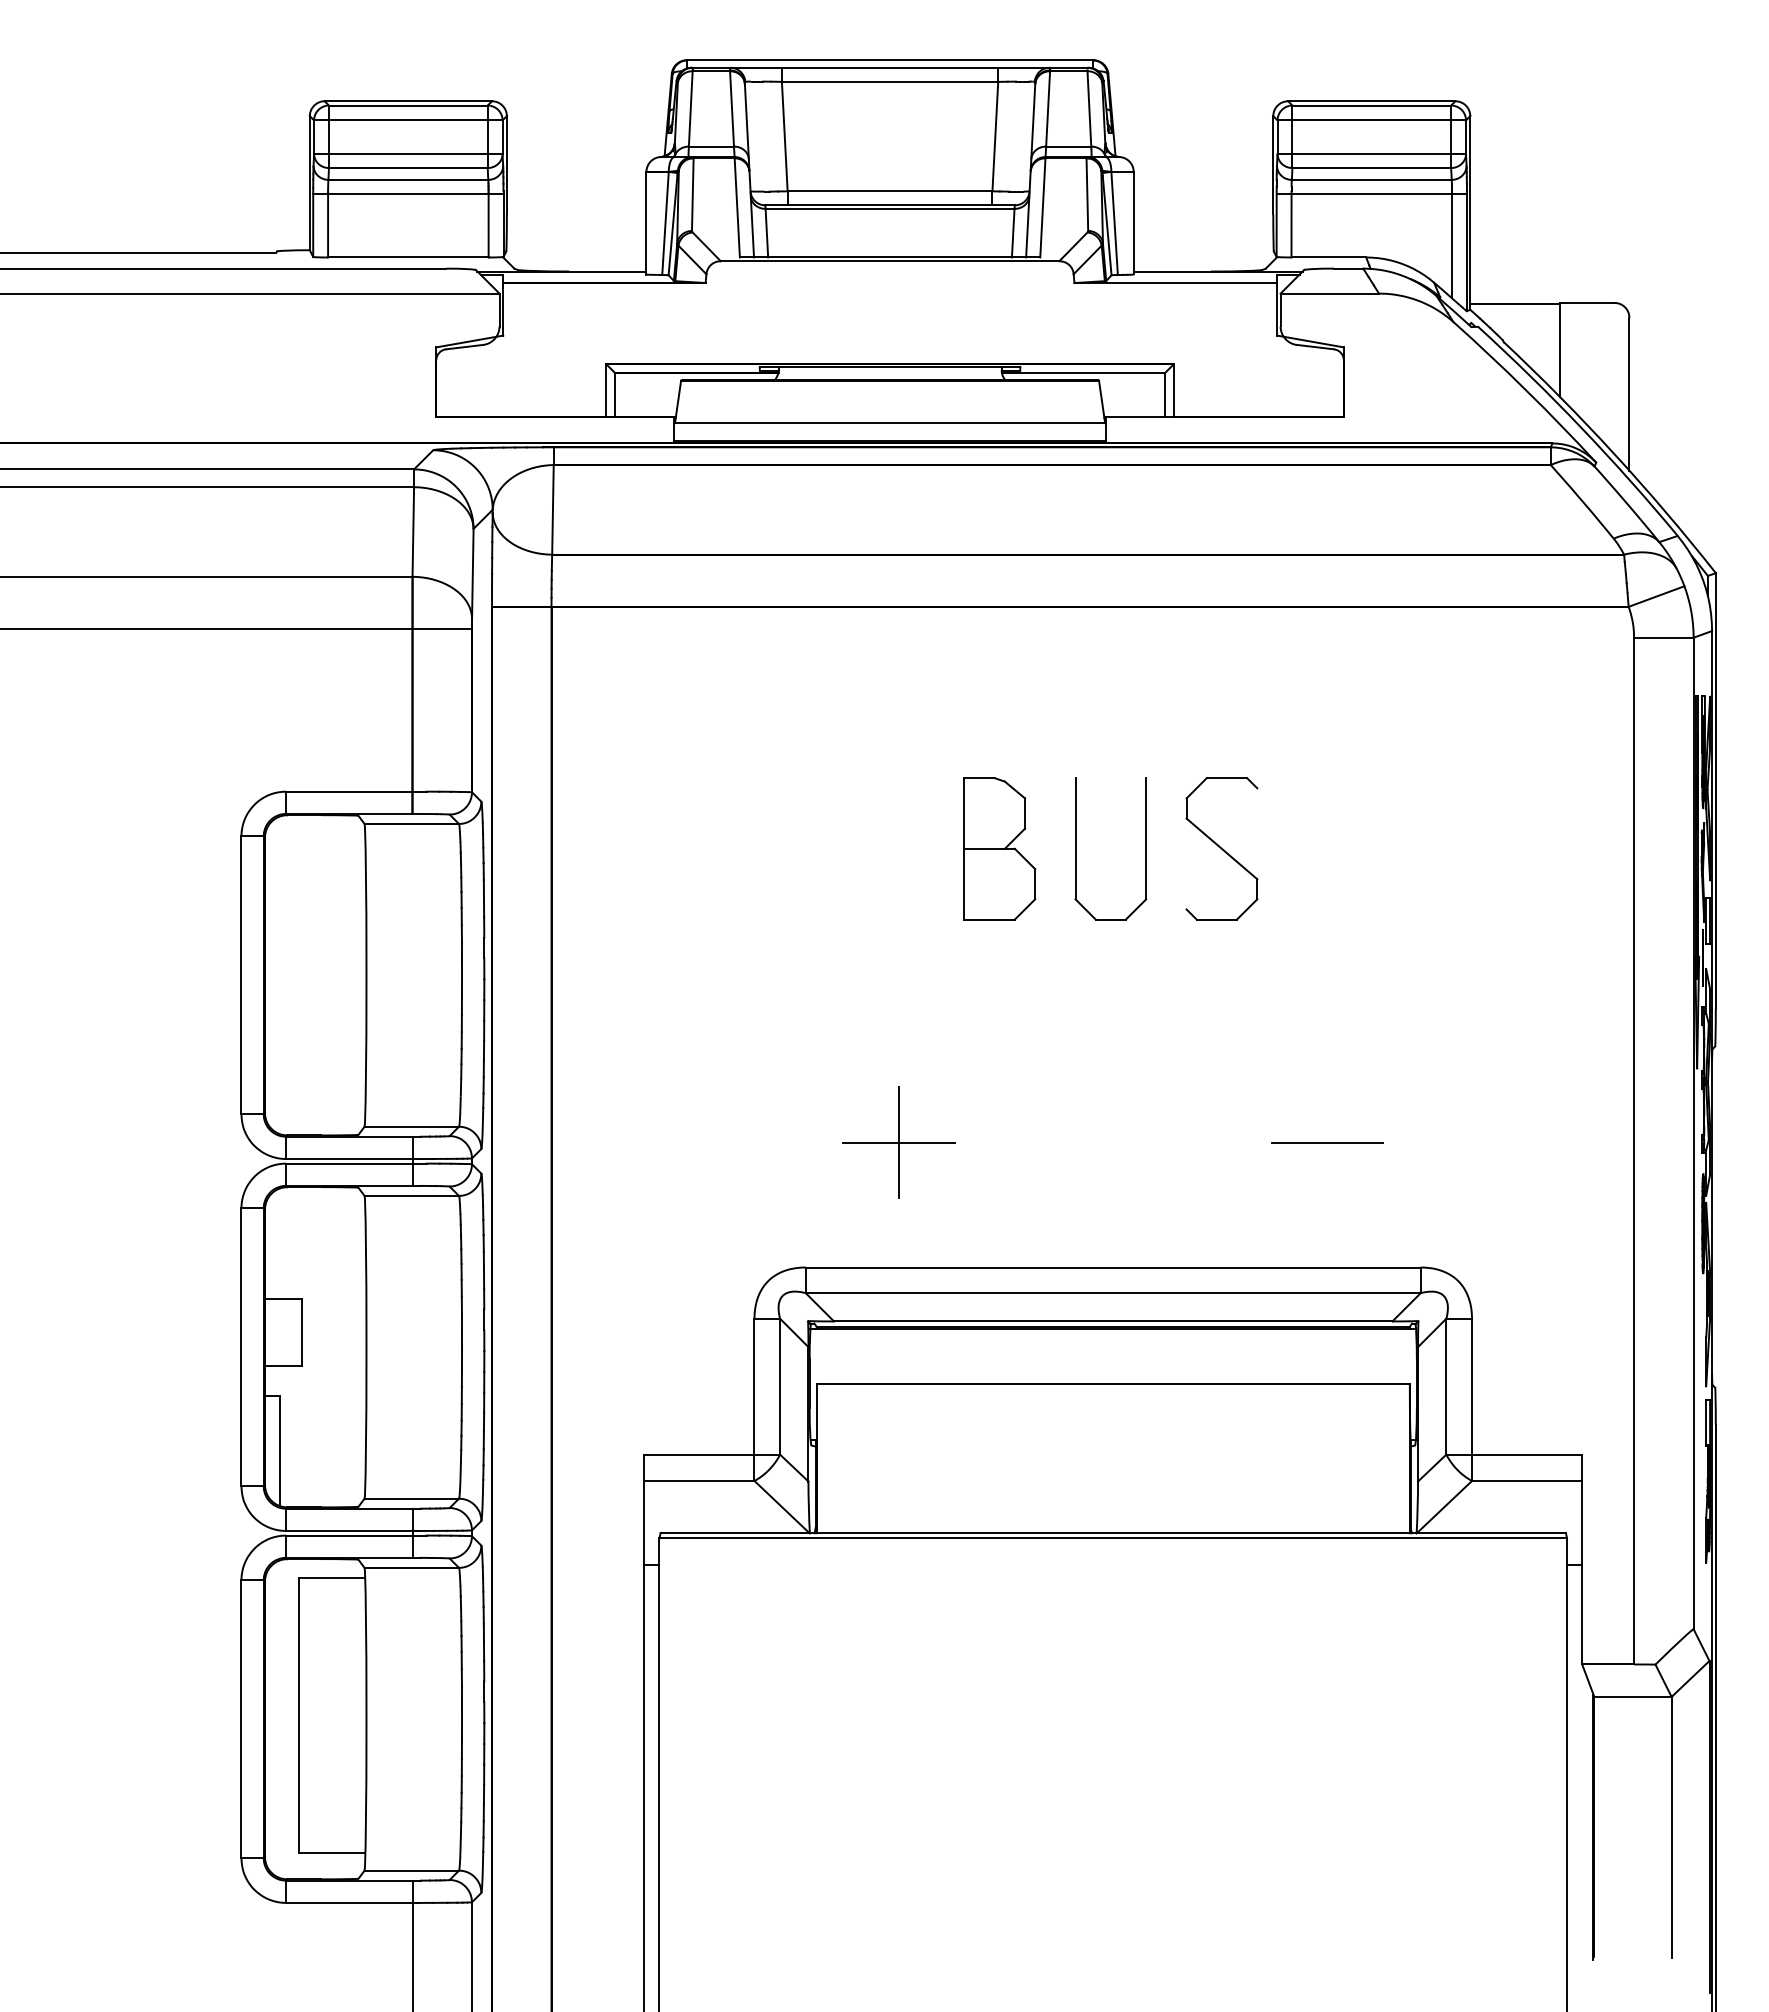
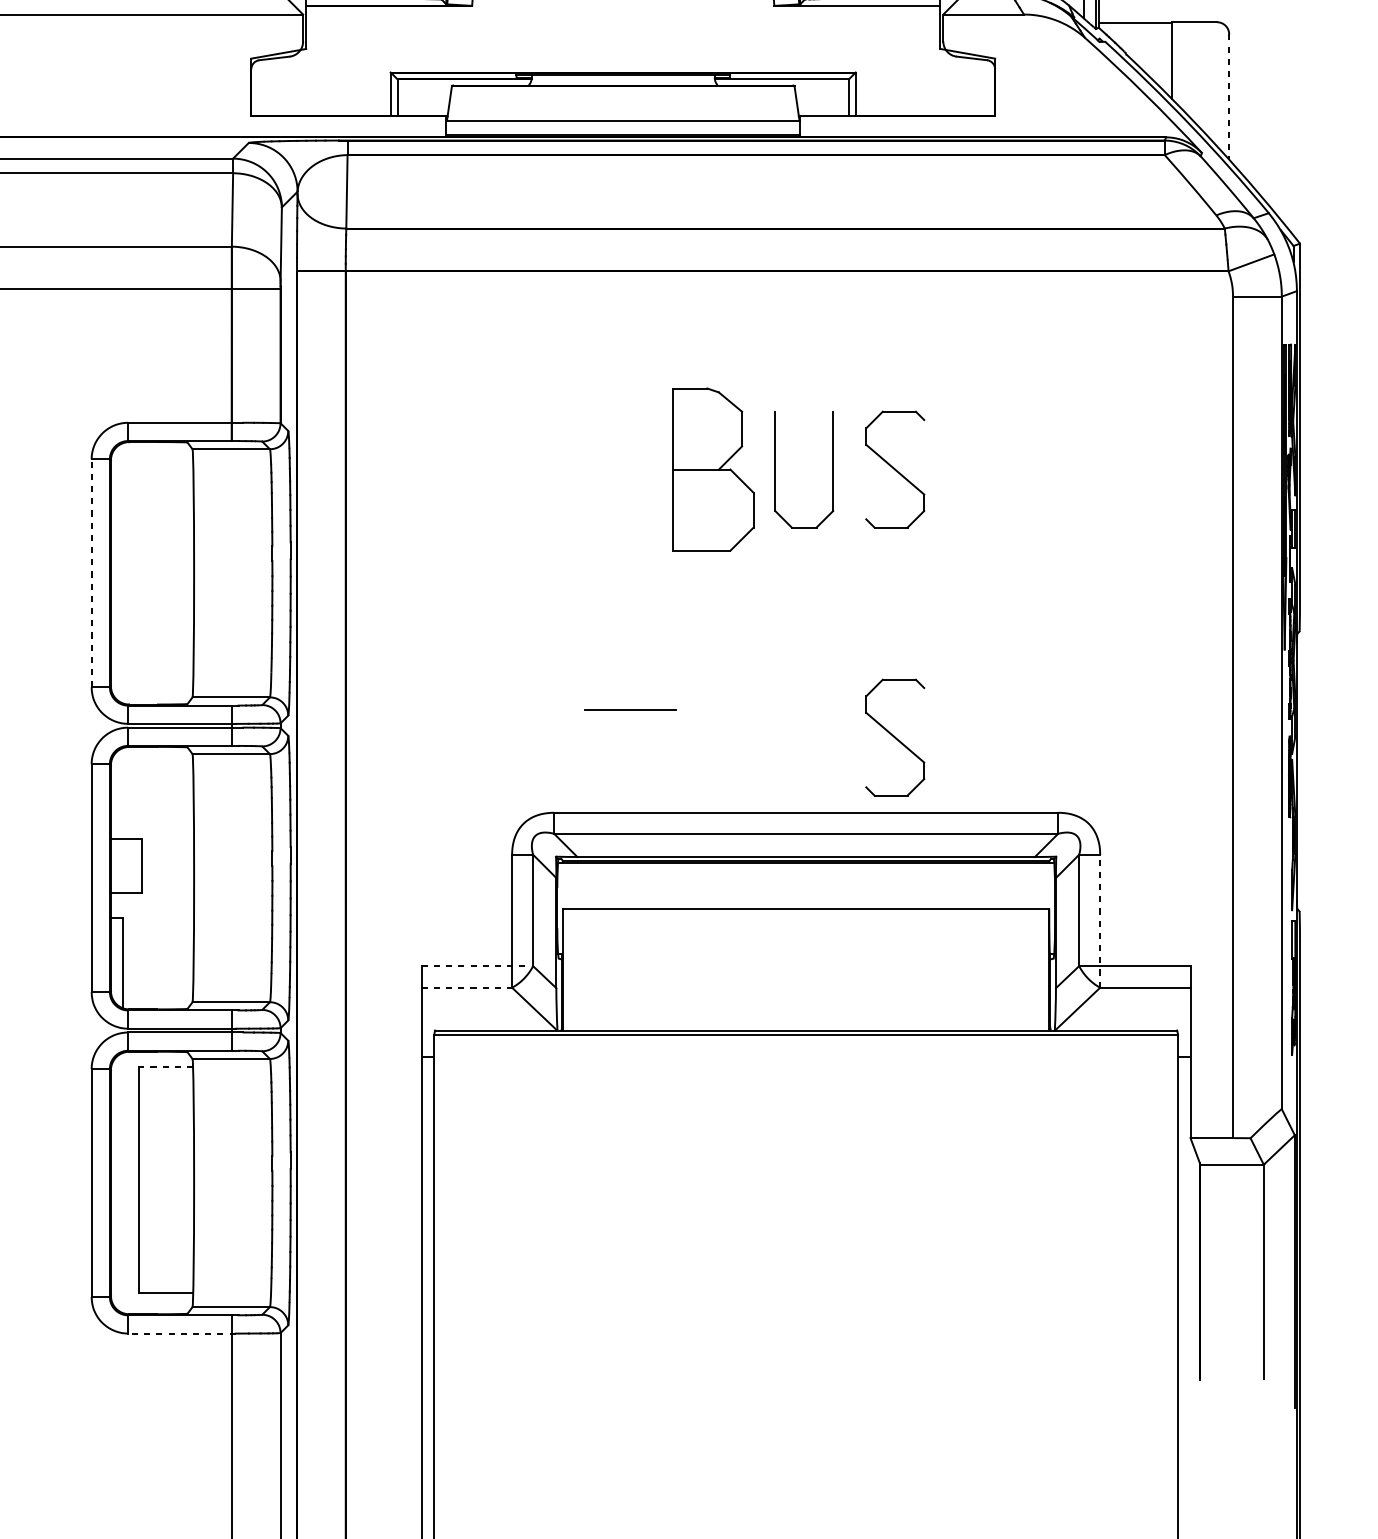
line: (1629, 394) -> (1229, 97), solid -> dashed
part: (999, 848) -> (712, 469), size x1.4
line: (241, 974) -> (91, 572), solid -> dashed
line: (899, 1142) -> (630, 710), removed
line: (1327, 1142) -> (981, 710), removed
part: (1221, 1175) -> (894, 737), added
line: (1472, 1399) -> (1100, 920), solid -> dashed
line: (712, 1454) -> (477, 966), solid -> dashed
line: (699, 1480) -> (467, 987), solid -> dashed
line: (331, 1577) -> (165, 1066), solid -> dashed
line: (351, 1902) -> (181, 1333), solid -> dashed

